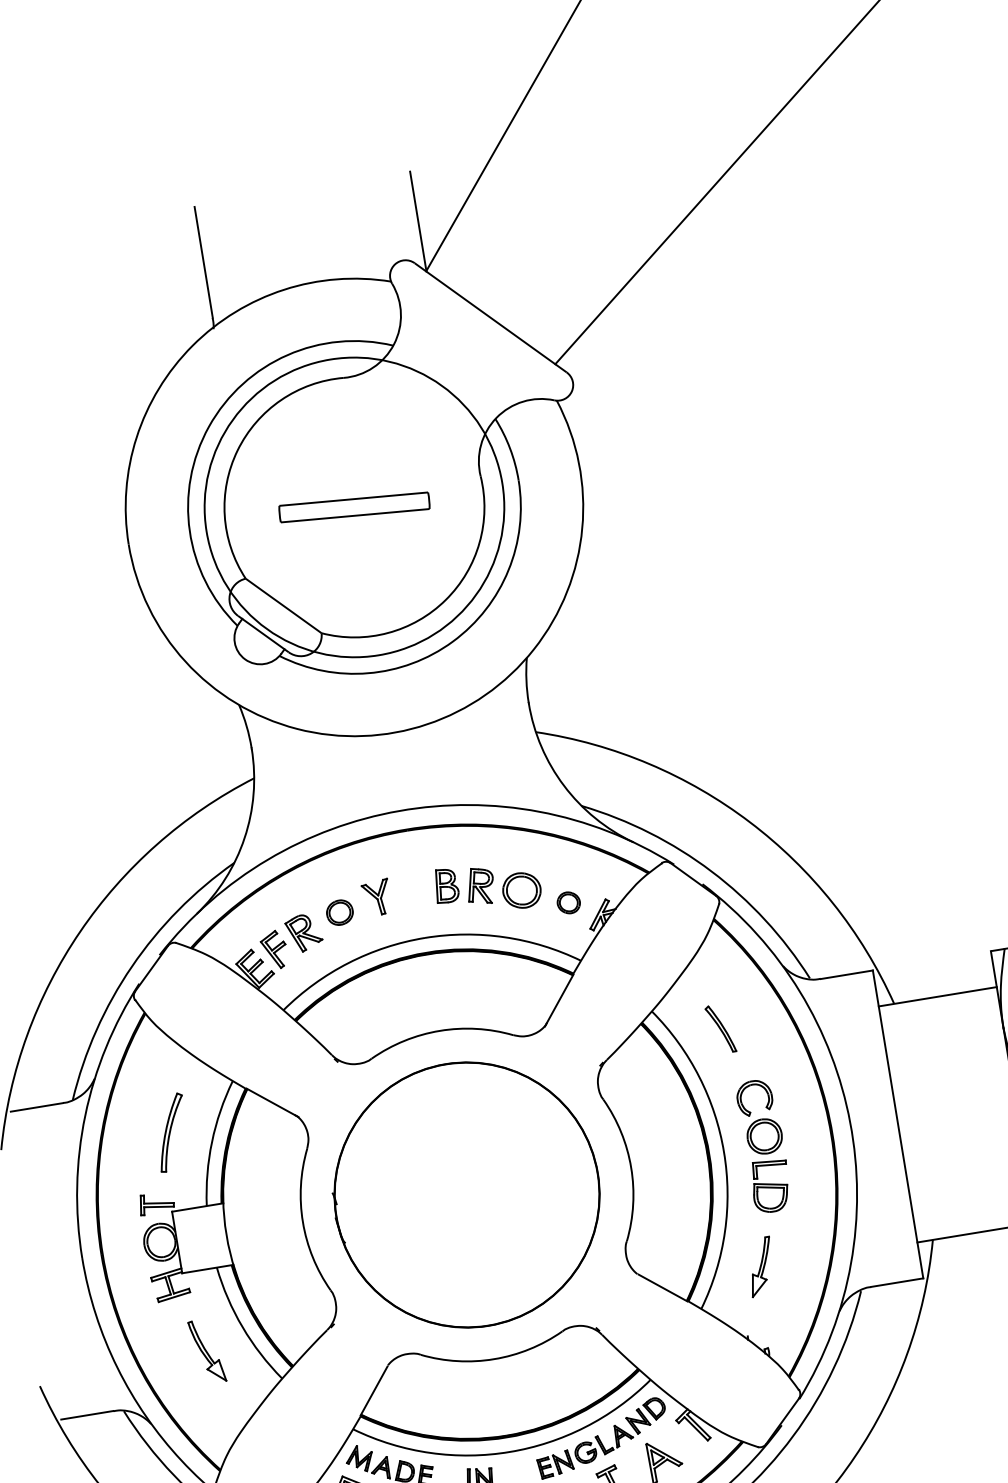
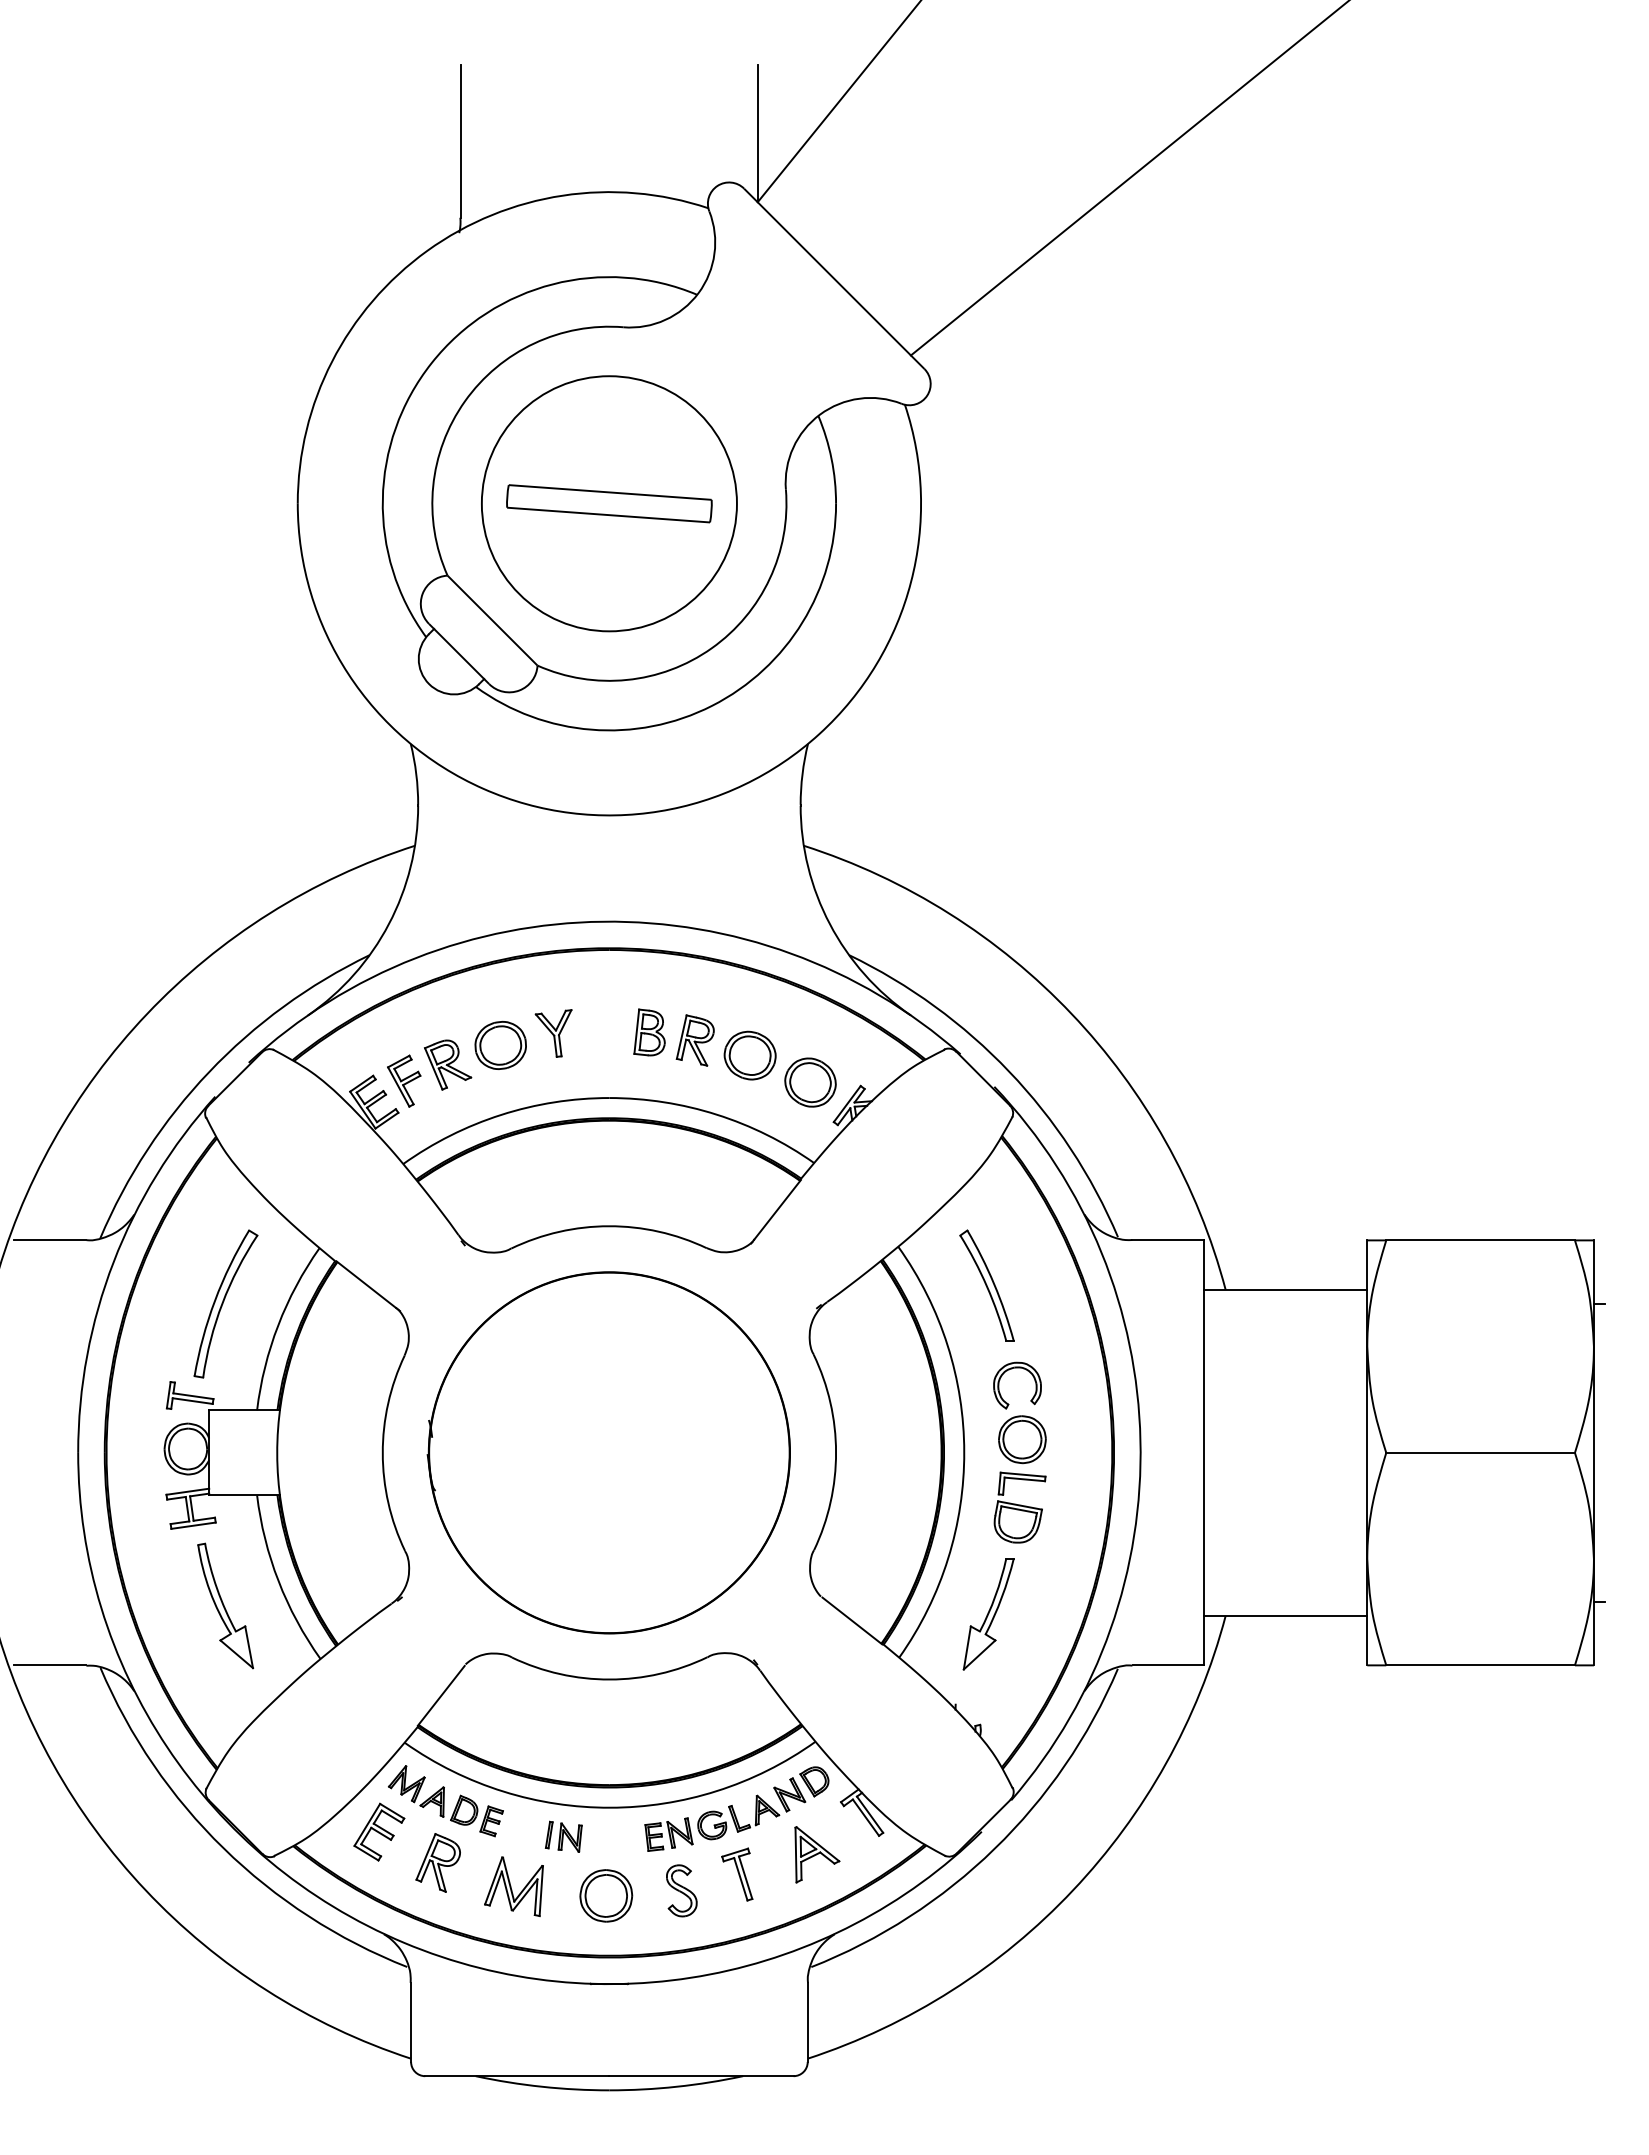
circle: (353, 507) -> (608, 503), size x0.62
part: (568, 902) -> (810, 1082), size x1.67
part: (339, 912) -> (500, 1044), size x1.43
part: (720, 1029) -> (986, 1285), size x1.67
part: (171, 1132) -> (225, 1303), size x1.43
part: (760, 1267) -> (988, 1614), size x1.43
part: (207, 1351) -> (225, 1605), size x1.43

